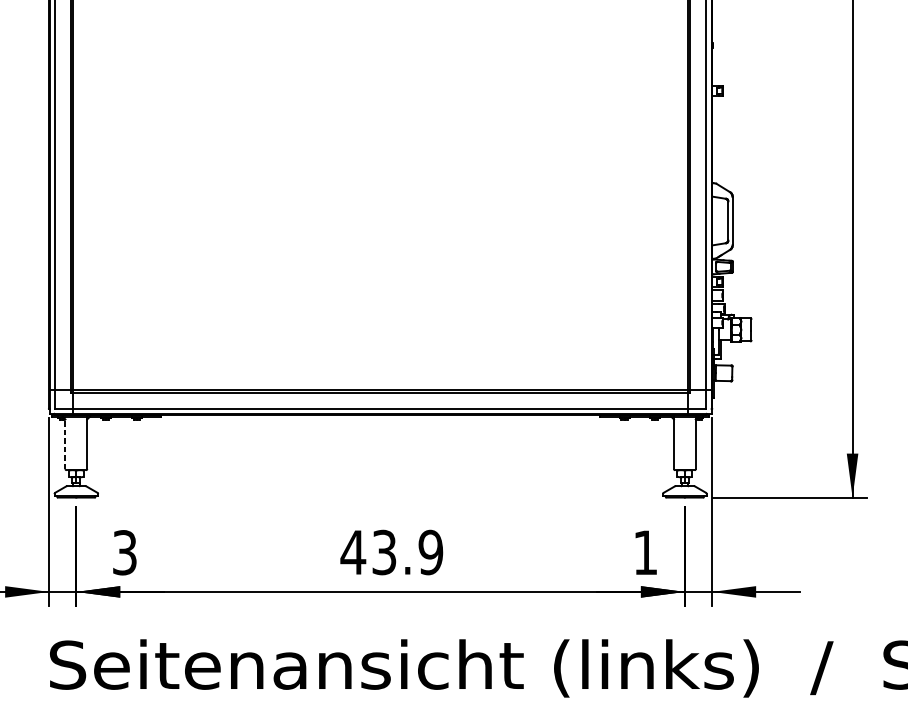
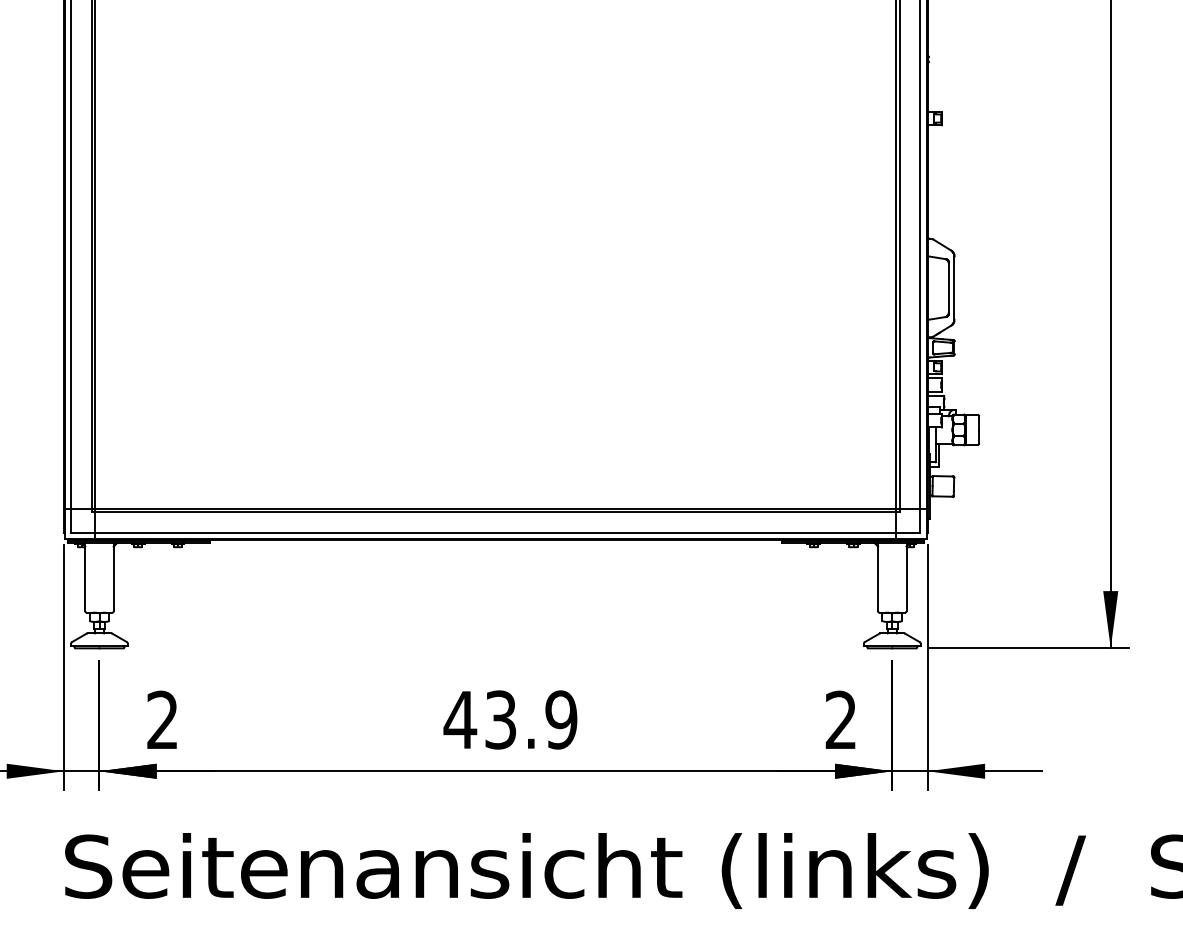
line: (65, 442) -> (85, 576), dashed -> solid
text: (124, 552) -> (162, 719), 3 -> 2
text: (645, 552) -> (840, 719), 1 -> 2

